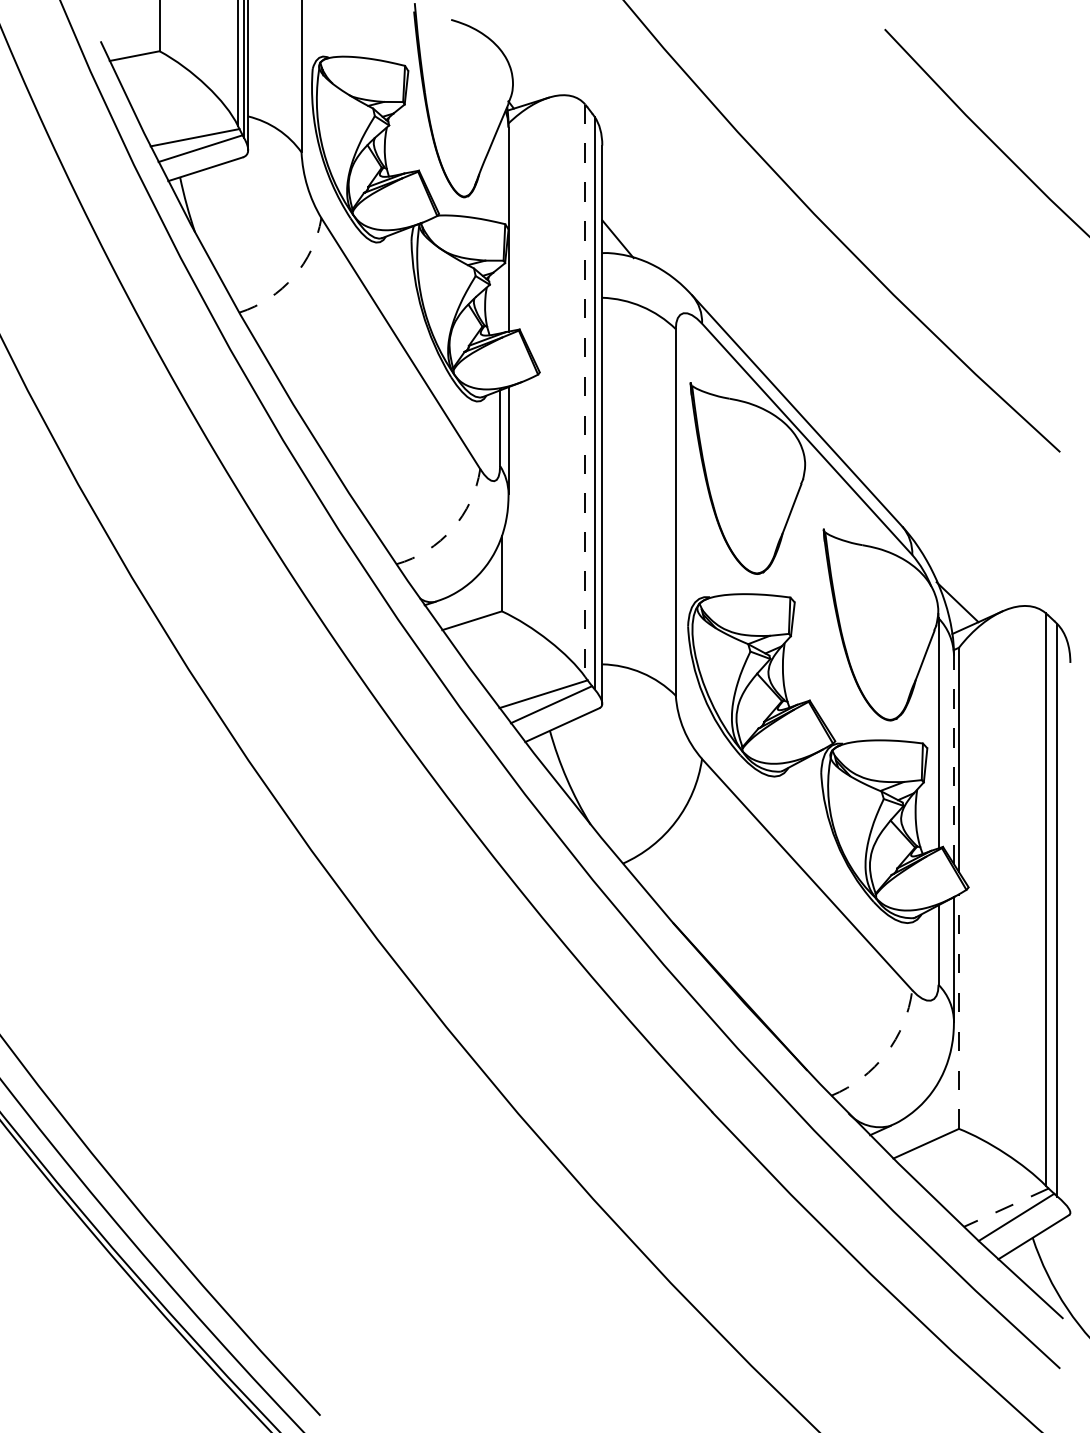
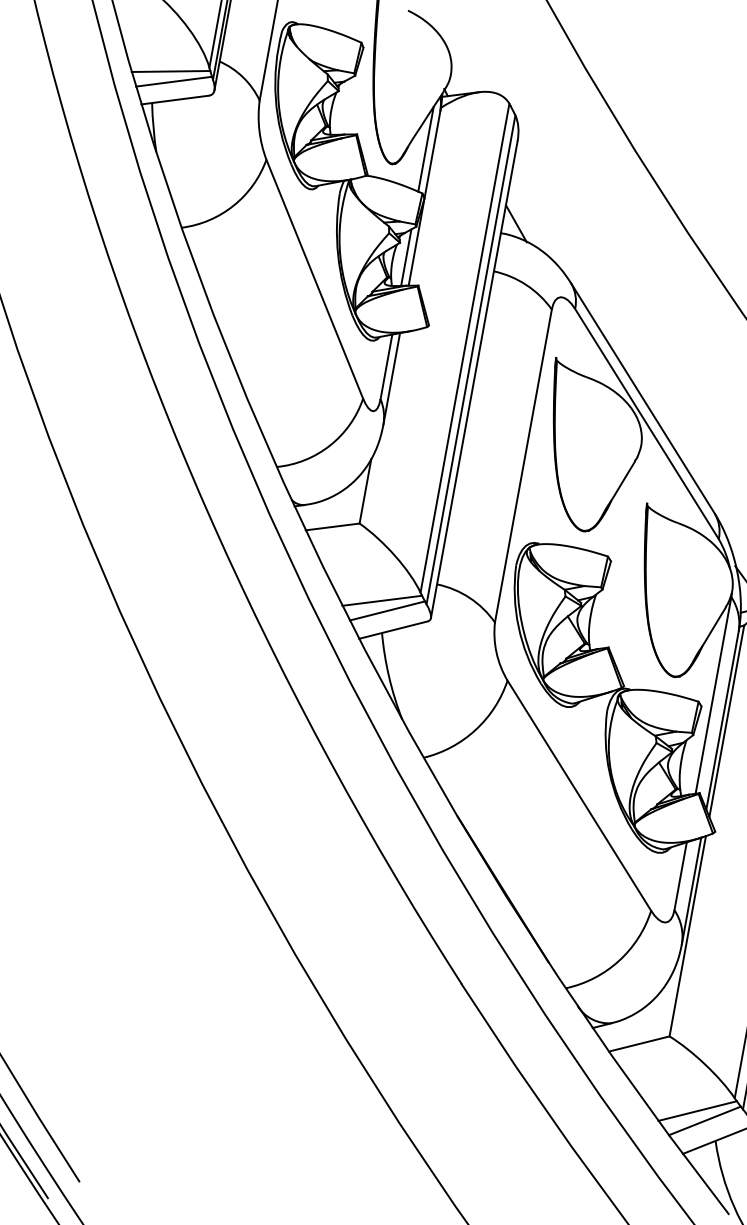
line: (500, 173) -> (426, 149), added
arc: (293, 276) -> (233, 205), dashed -> solid
line: (500, 300) -> (406, 257), added
line: (585, 391) -> (465, 348), dashed -> solid
arc: (452, 529) -> (330, 445), dashed -> solid
line: (953, 759) -> (722, 720), dashed -> solid
line: (958, 1011) -> (687, 936), dashed -> solid
arc: (886, 1053) -> (619, 960), dashed -> solid
line: (1006, 1207) -> (697, 1110), dashed -> solid

